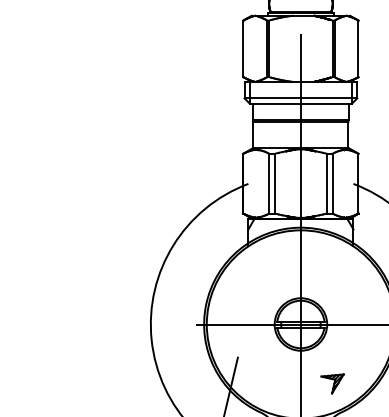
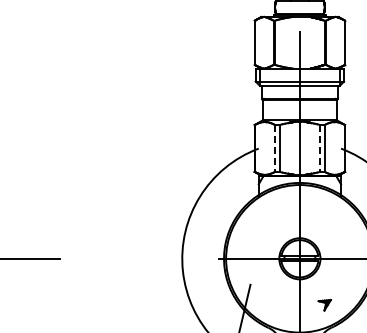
line: (269, 183) -> (275, 148), solid -> dashed
line: (327, 183) -> (320, 148), solid -> dashed
part: (332, 382) -> (324, 304), size x0.7

